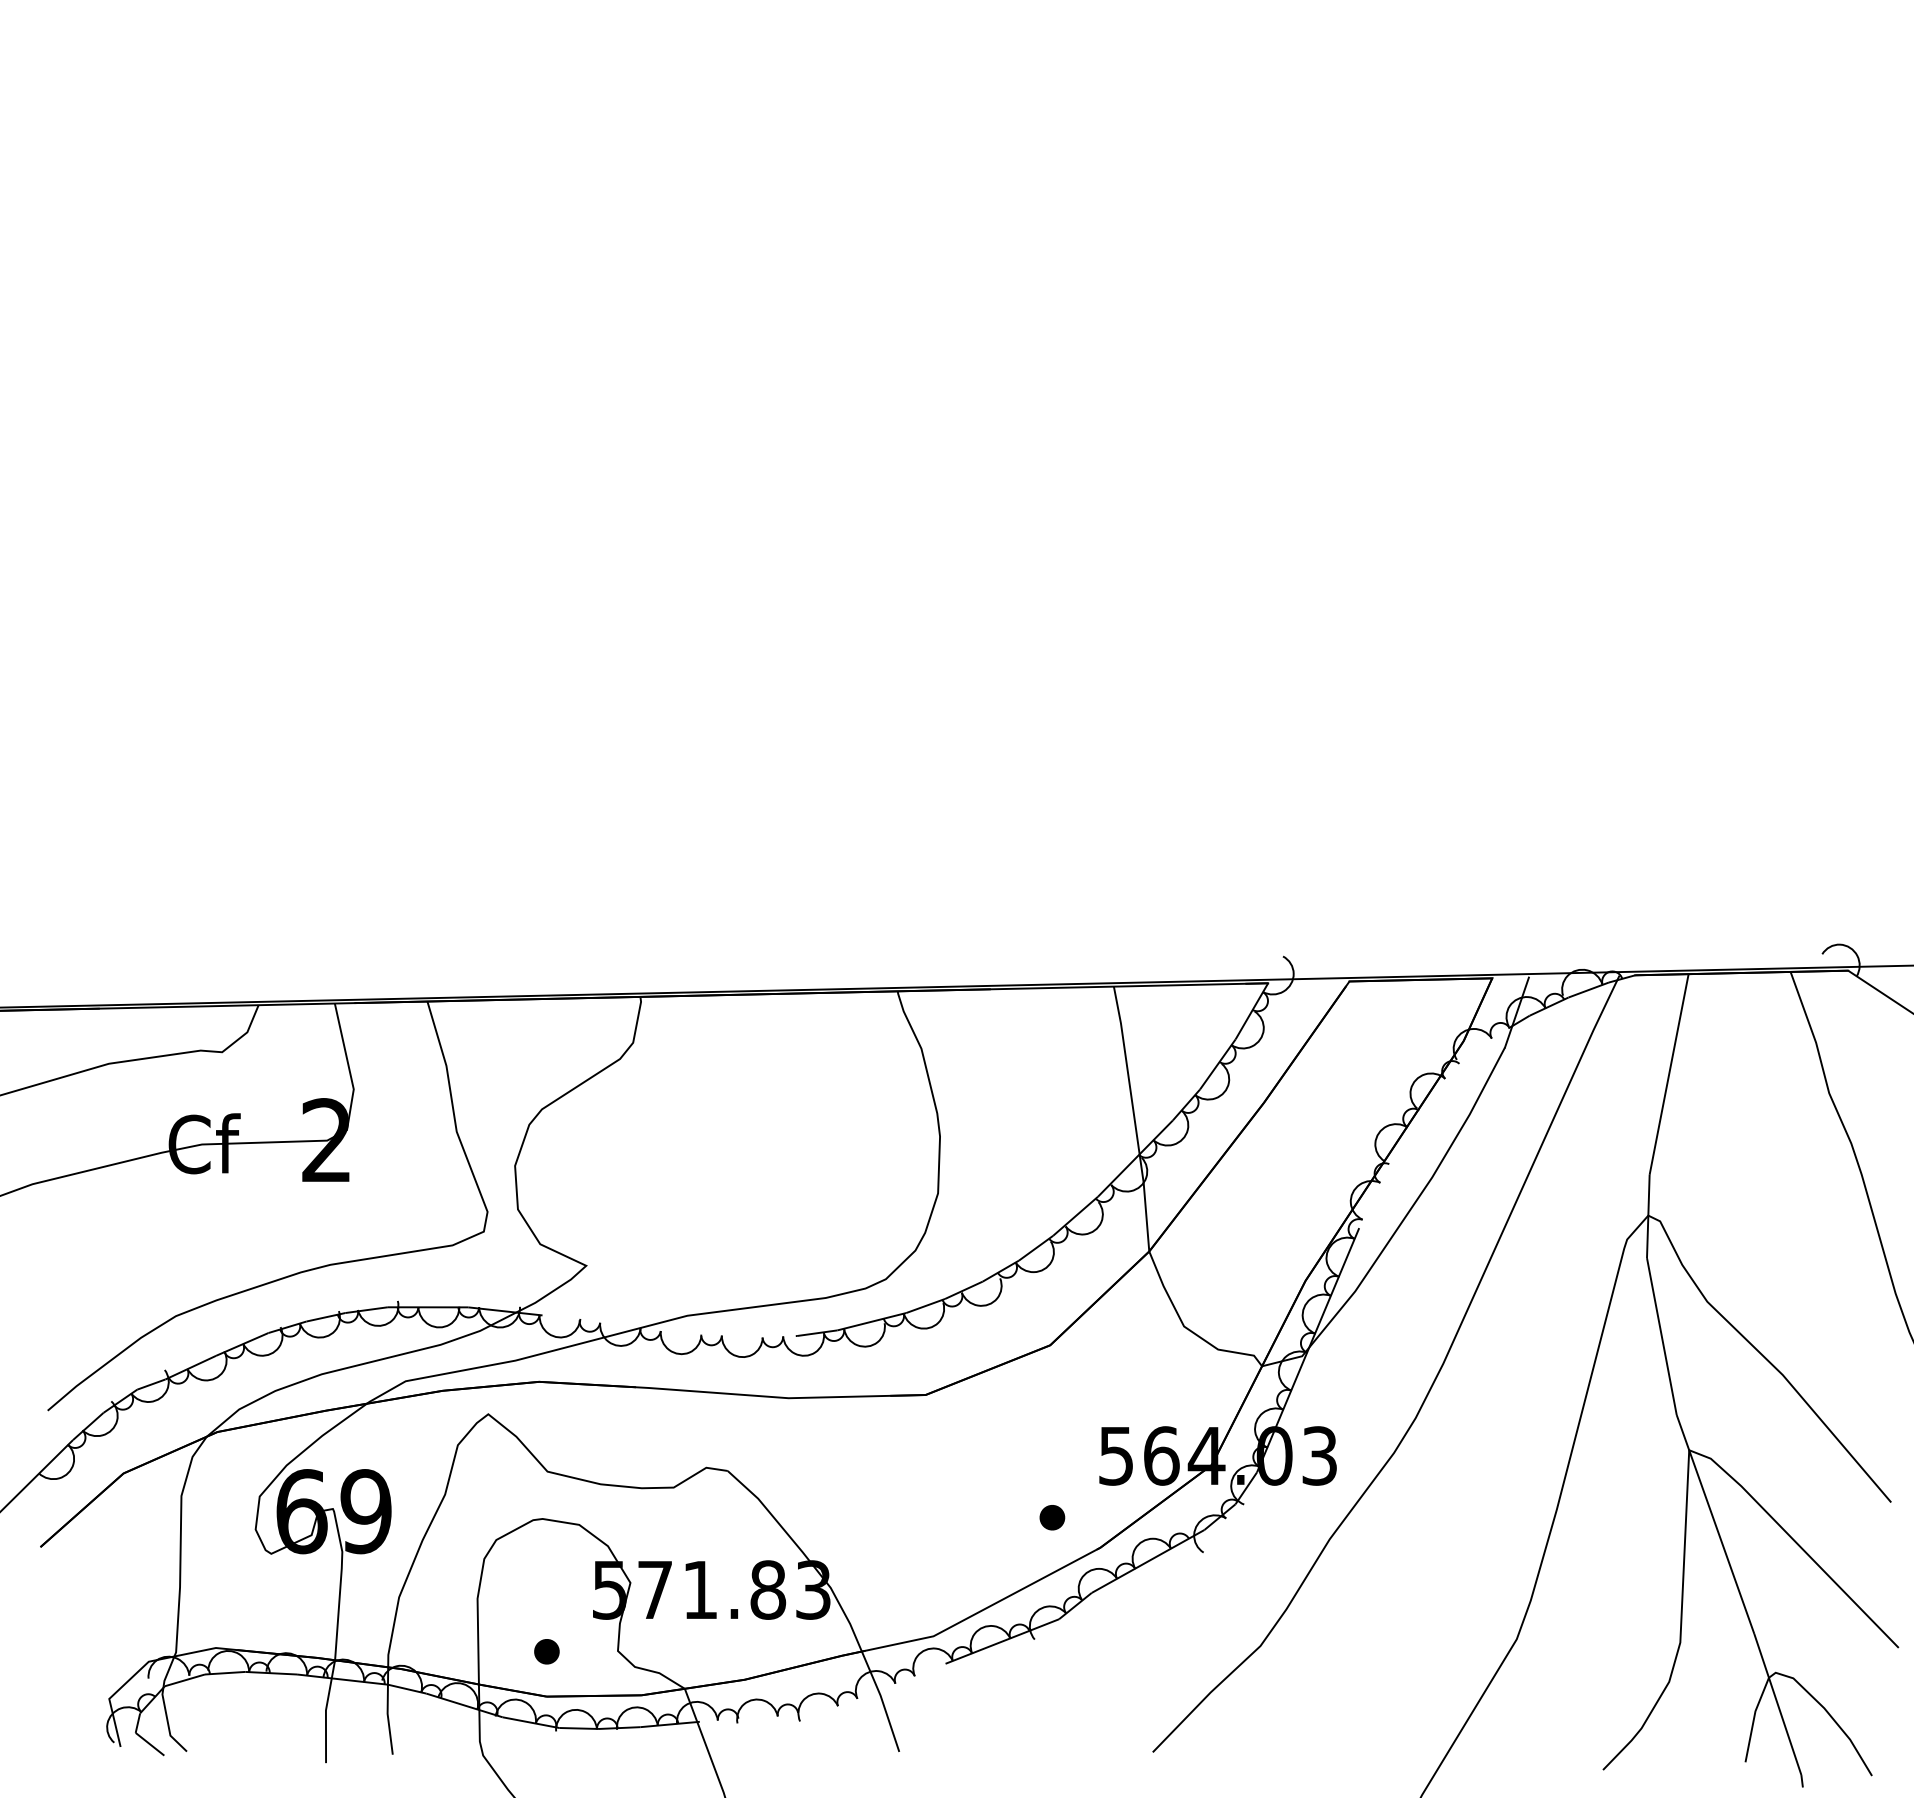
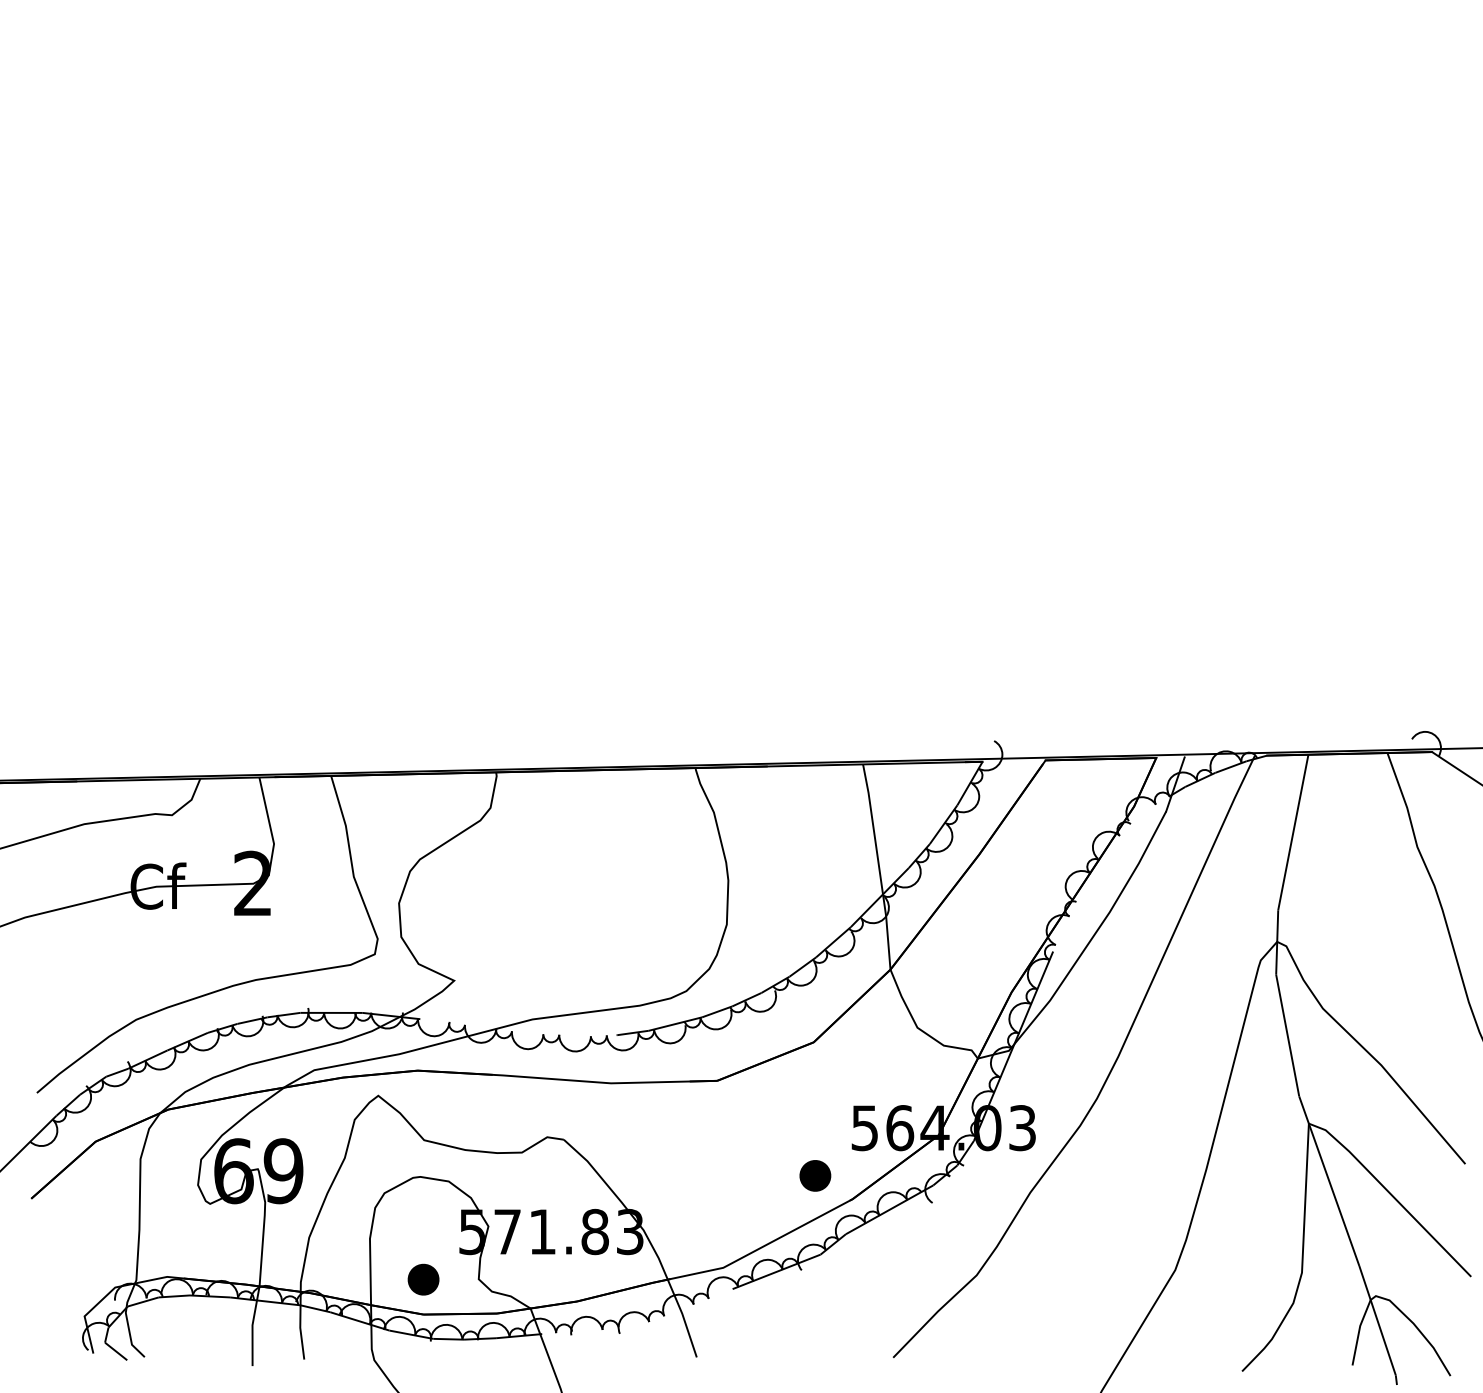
part: (1052, 1517) -> (815, 1175), size x1.6
part: (546, 1651) -> (423, 1279), size x1.6

